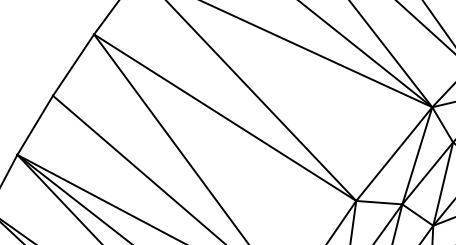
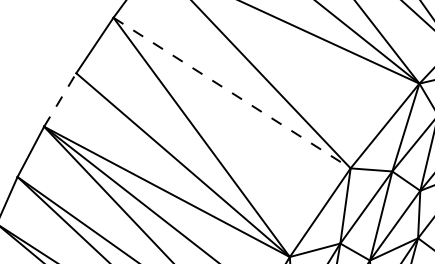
line: (225, 118) -> (232, 93), solid -> dashed
line: (35, 124) -> (60, 99), solid -> dashed

